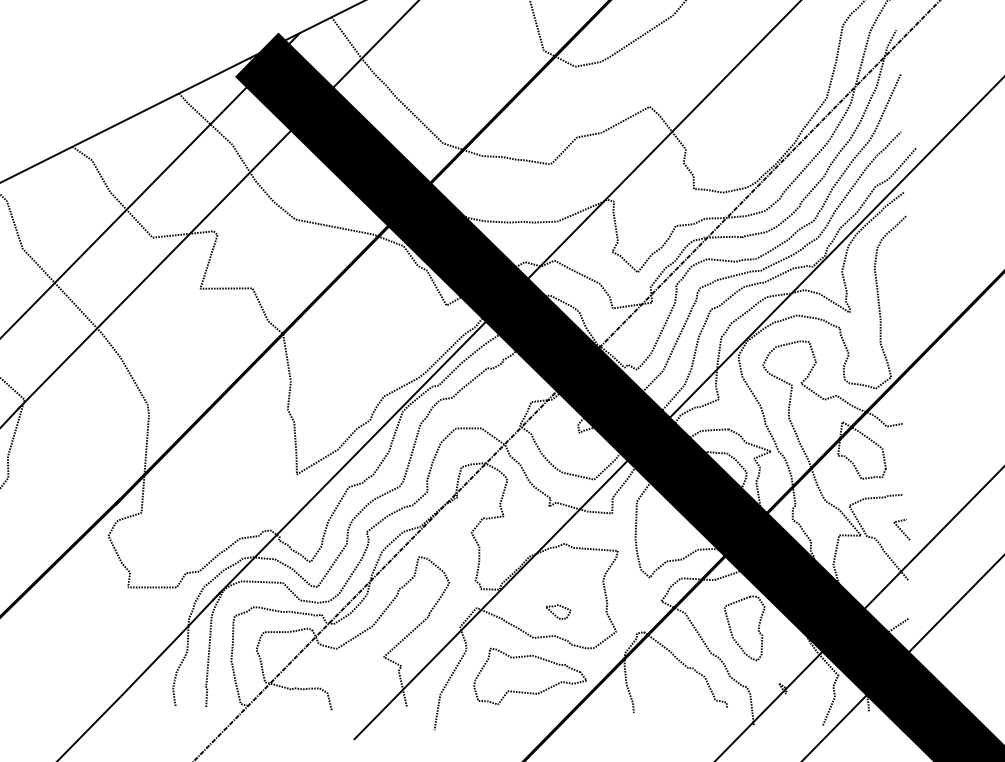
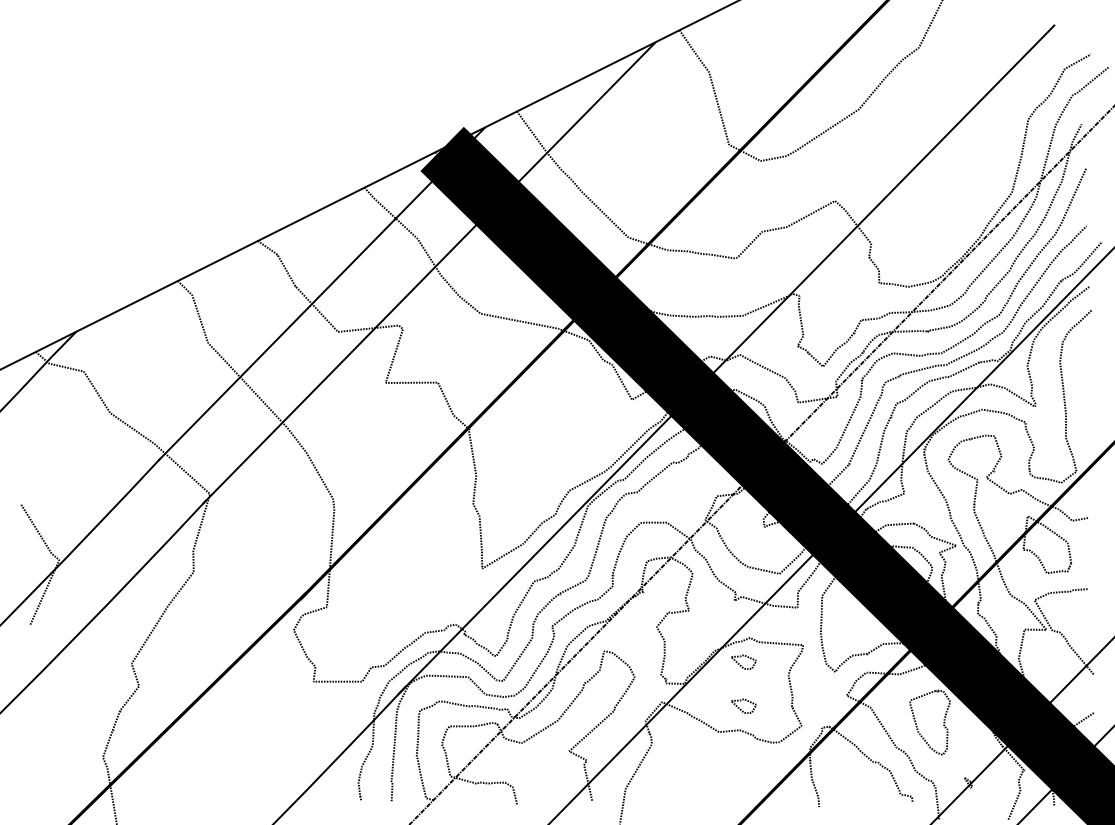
line: (901, 529) -> (1086, 623), removed
part: (558, 567) -> (743, 661), added
part: (530, 692) -> (715, 786), removed

